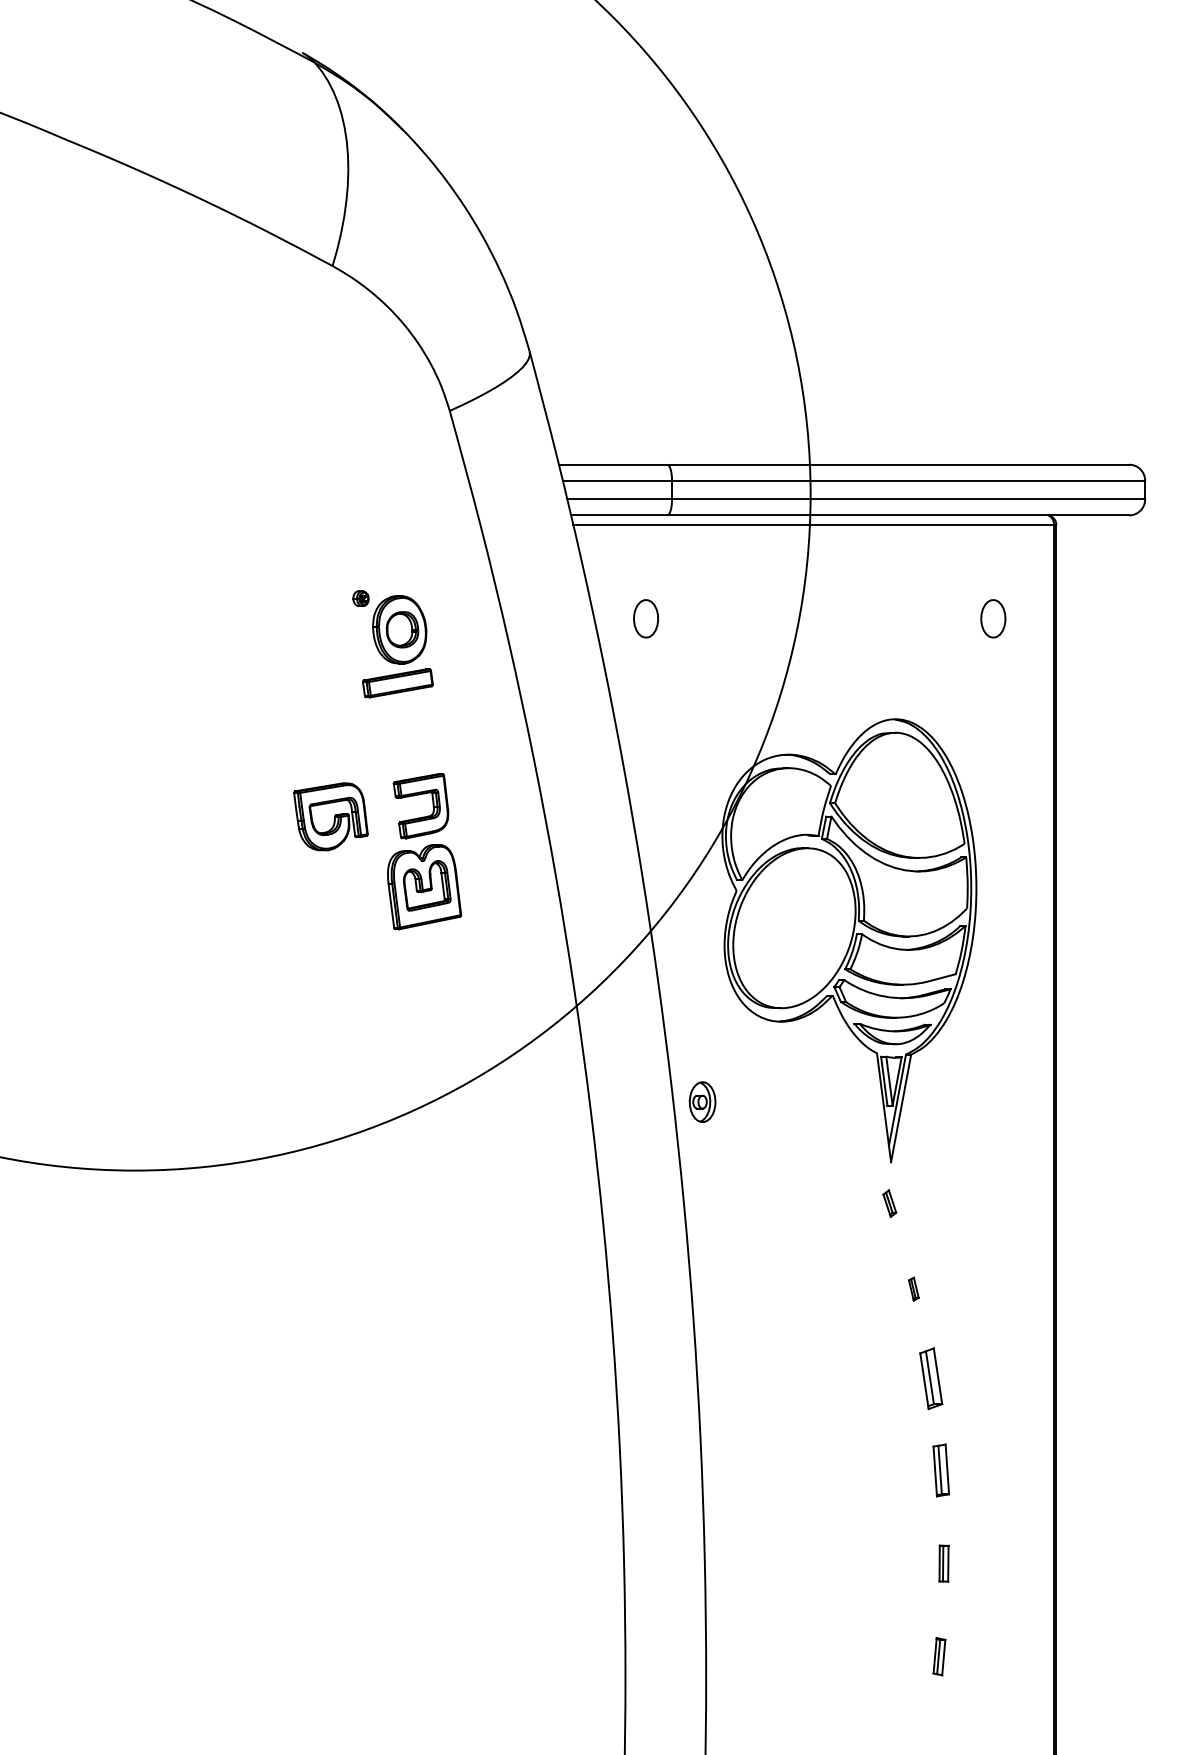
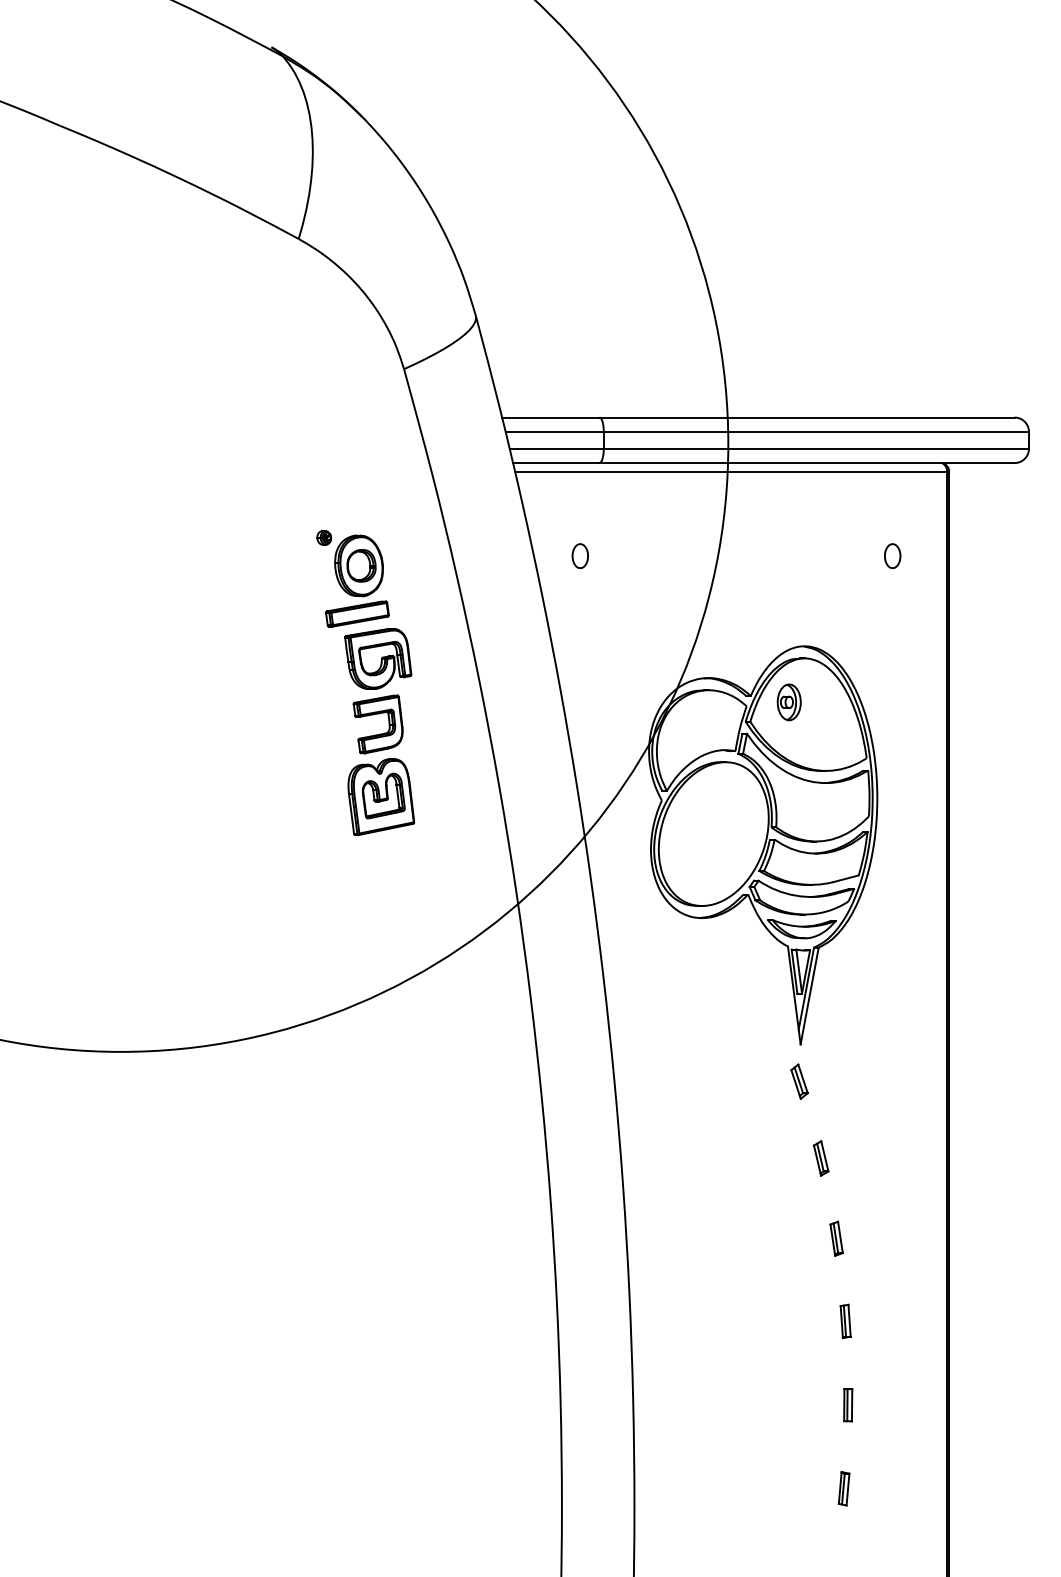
part: (645, 619) -> (579, 556), size x0.71
part: (993, 619) -> (892, 556), size x0.71
part: (331, 816) -> (378, 658), moved
part: (701, 1102) -> (788, 702), moved
part: (889, 1203) -> (799, 1081), size x1.43
part: (913, 1289) -> (820, 1158), size x1.67
part: (930, 1378) -> (836, 1238), size x0.62
part: (941, 1470) -> (845, 1321), size x0.71

